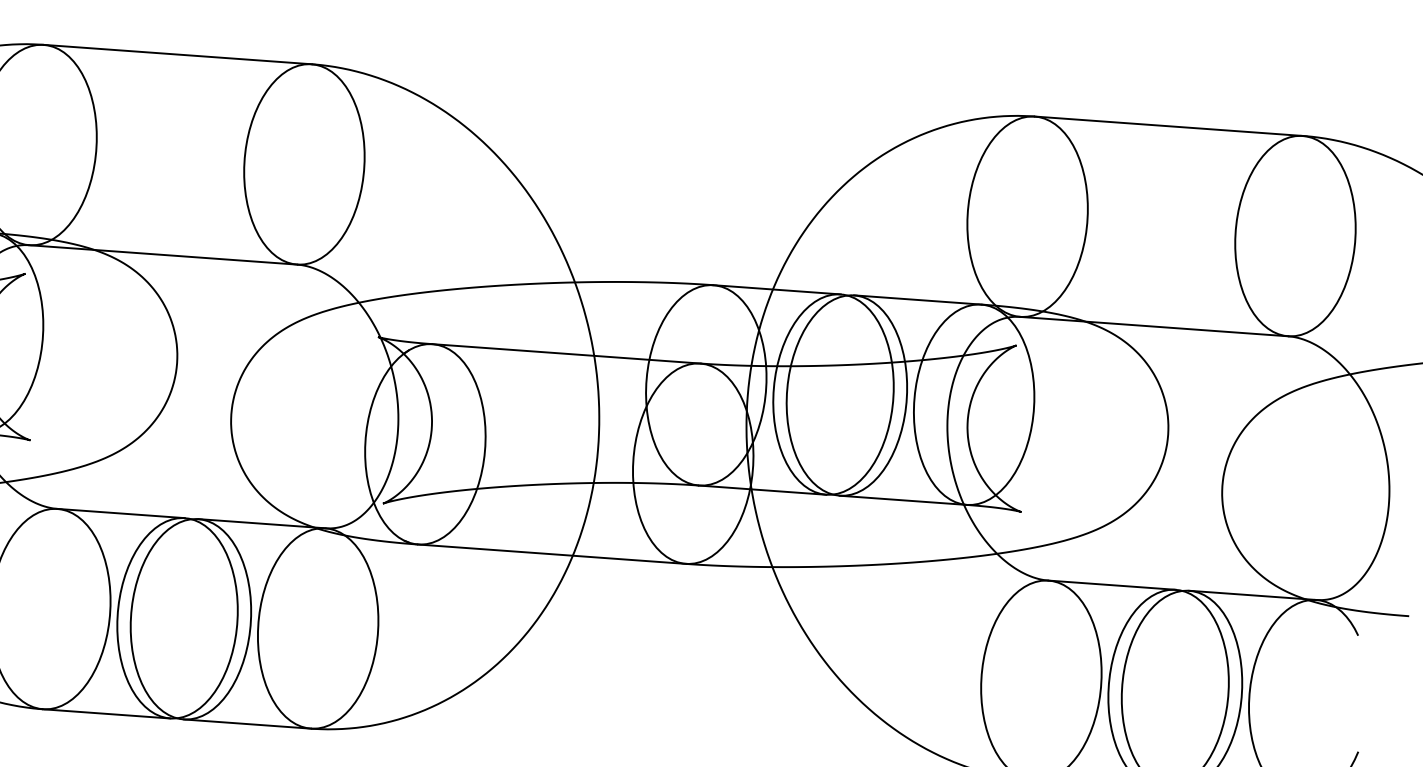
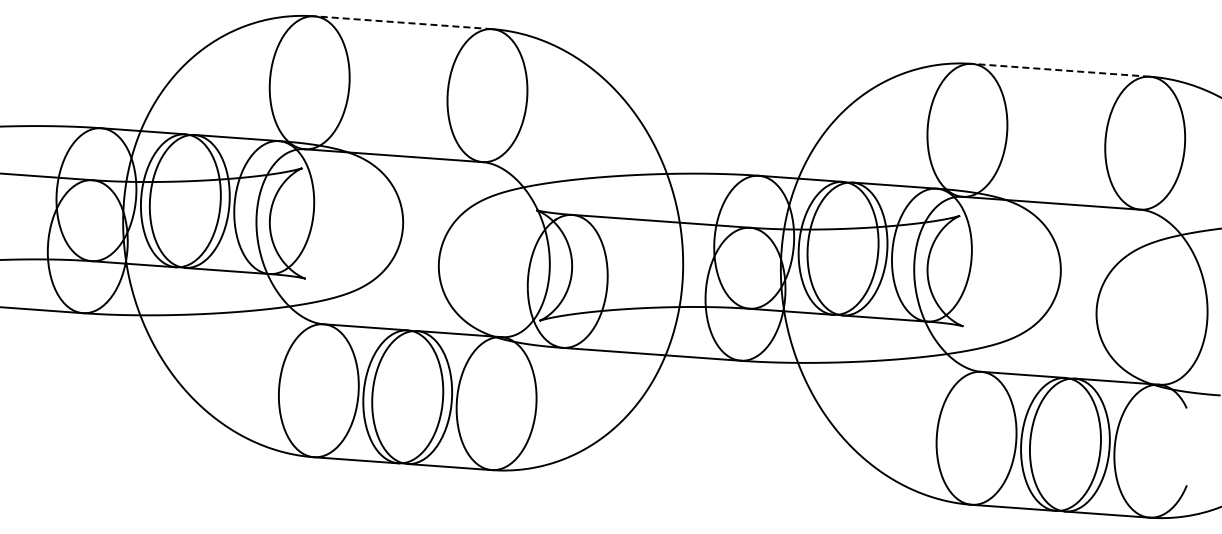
line: (176, 54) -> (402, 22), solid -> dashed
line: (1167, 126) -> (1060, 70), solid -> dashed

